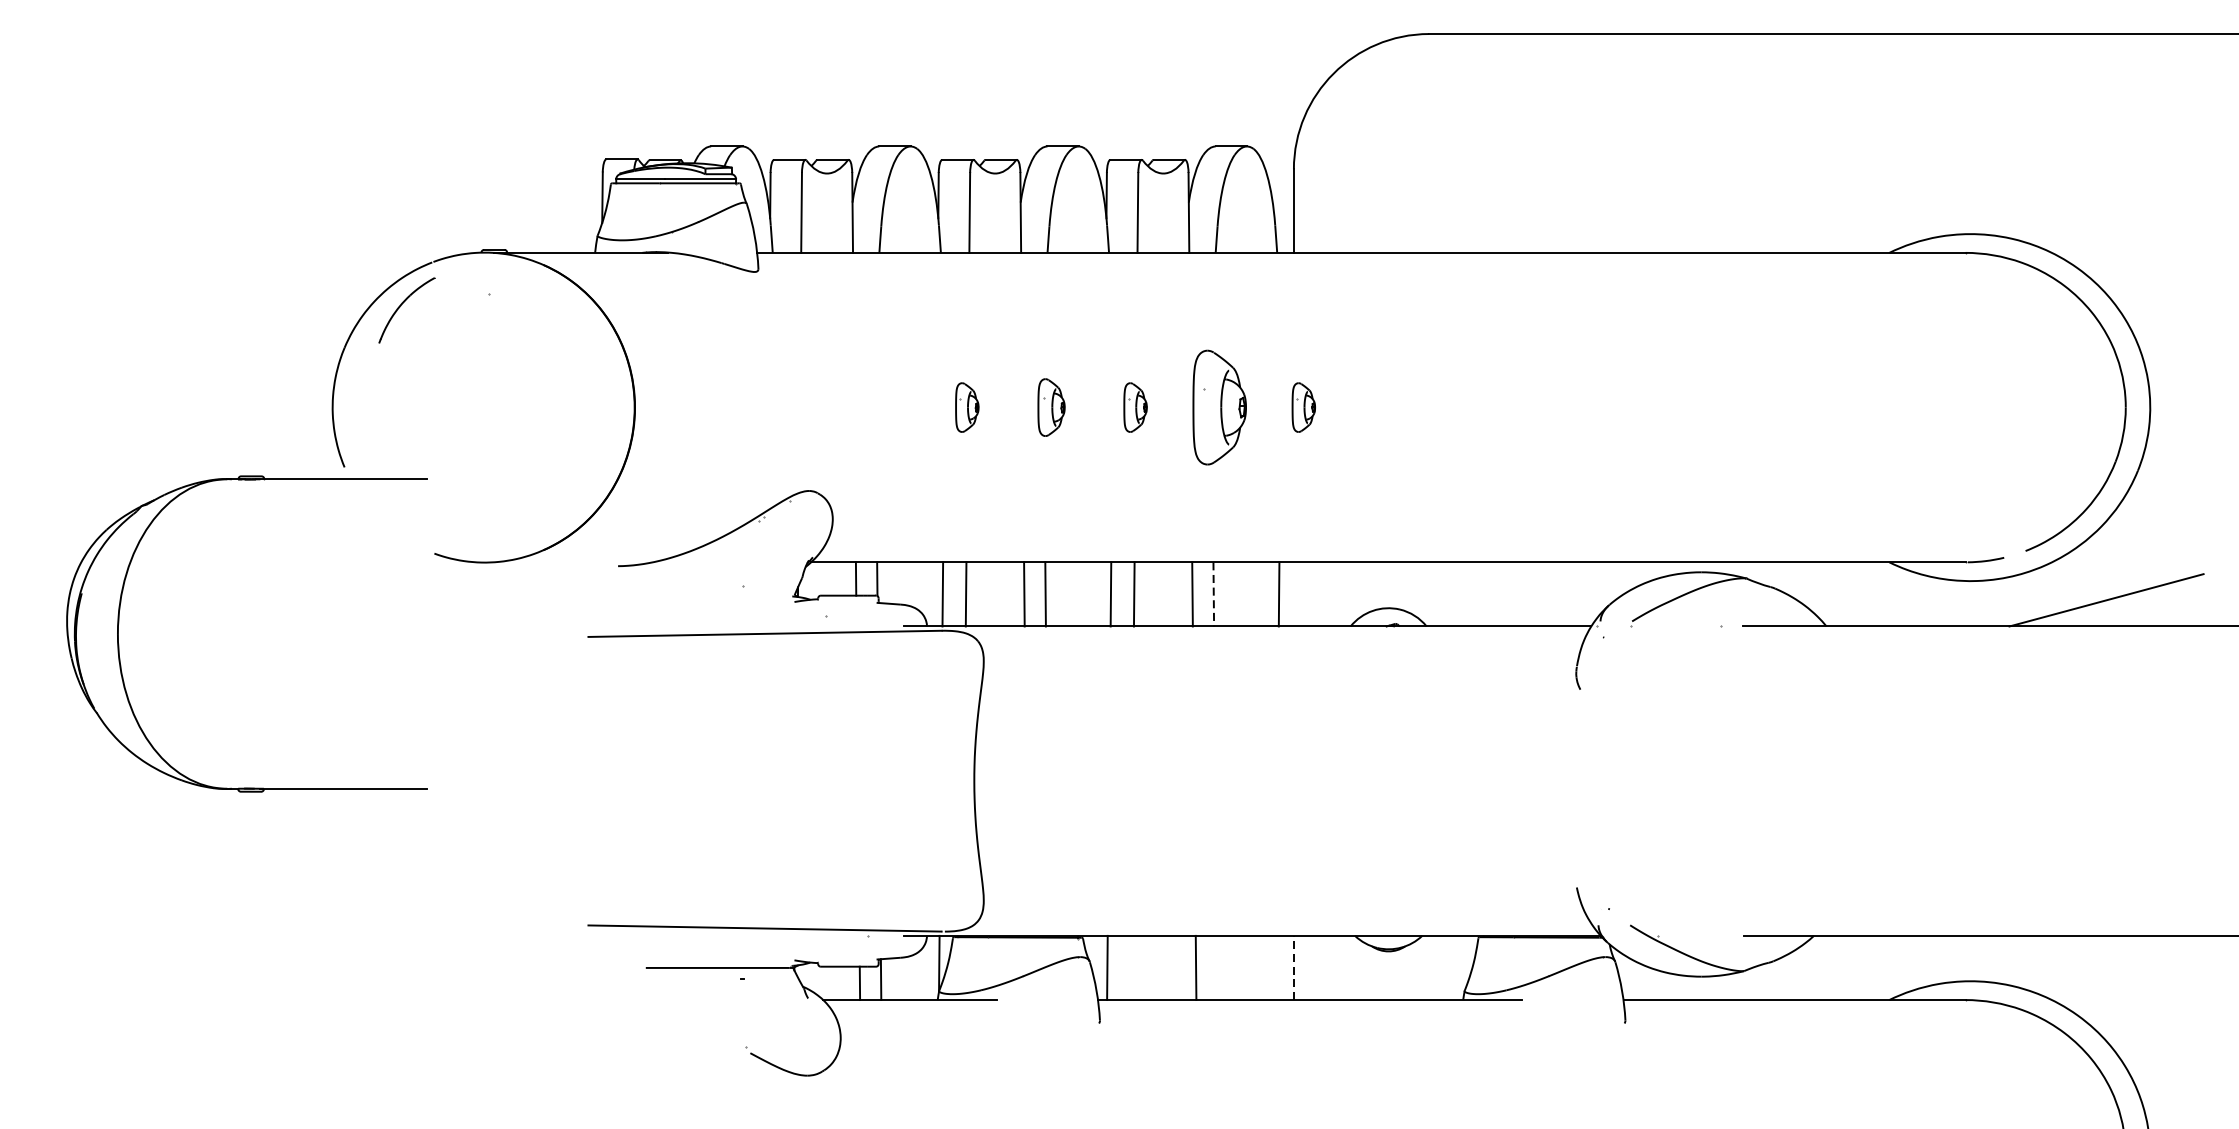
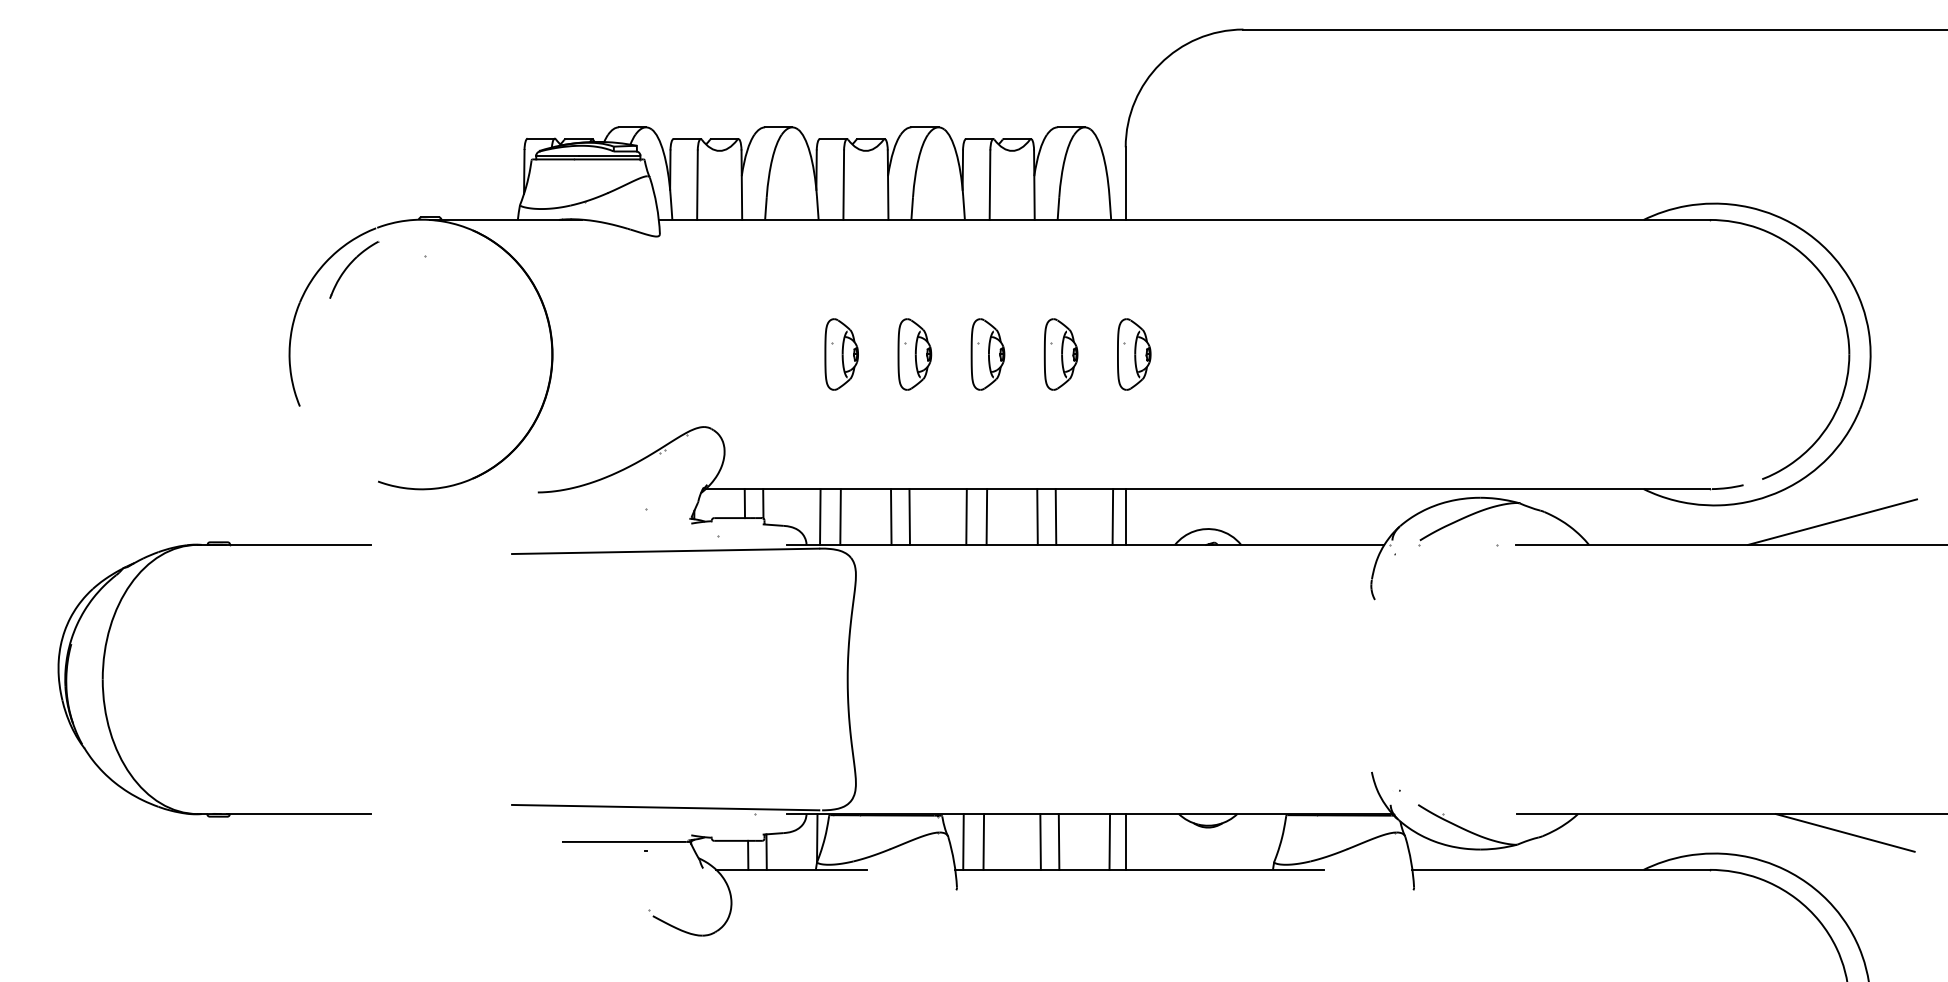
part: (967, 407) -> (841, 354), size x1.67
part: (1051, 407) -> (914, 354), size x1.43
part: (1135, 407) -> (987, 354), size x1.67
part: (1218, 407) -> (1060, 354), size x0.71
part: (1304, 407) -> (1134, 354), size x1.67
line: (1293, 593) -> (1125, 516), added
line: (1214, 594) -> (1056, 517), dashed -> solid
part: (119, 620) -> (104, 667), moved
line: (2120, 957) -> (1844, 832), added
line: (1130, 967) -> (983, 841), added
line: (1216, 967) -> (1058, 841), added
line: (1275, 967) -> (1109, 841), added
line: (1293, 967) -> (1125, 841), dashed -> solid

